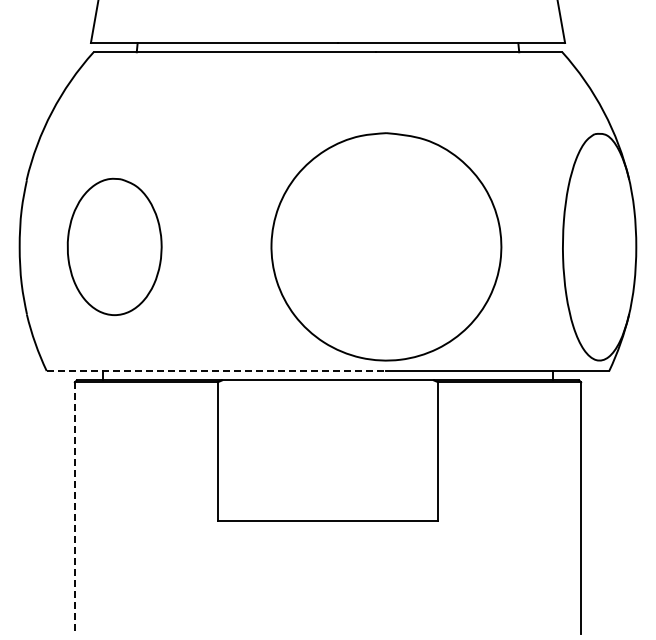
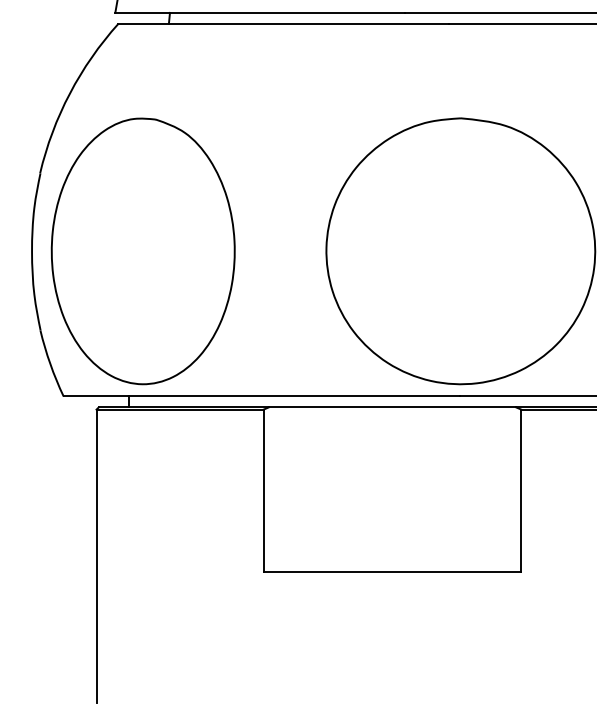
part: (114, 246) -> (142, 250), size x1.67
line: (216, 371) -> (262, 397), dashed -> solid
line: (74, 507) -> (96, 556), dashed -> solid

